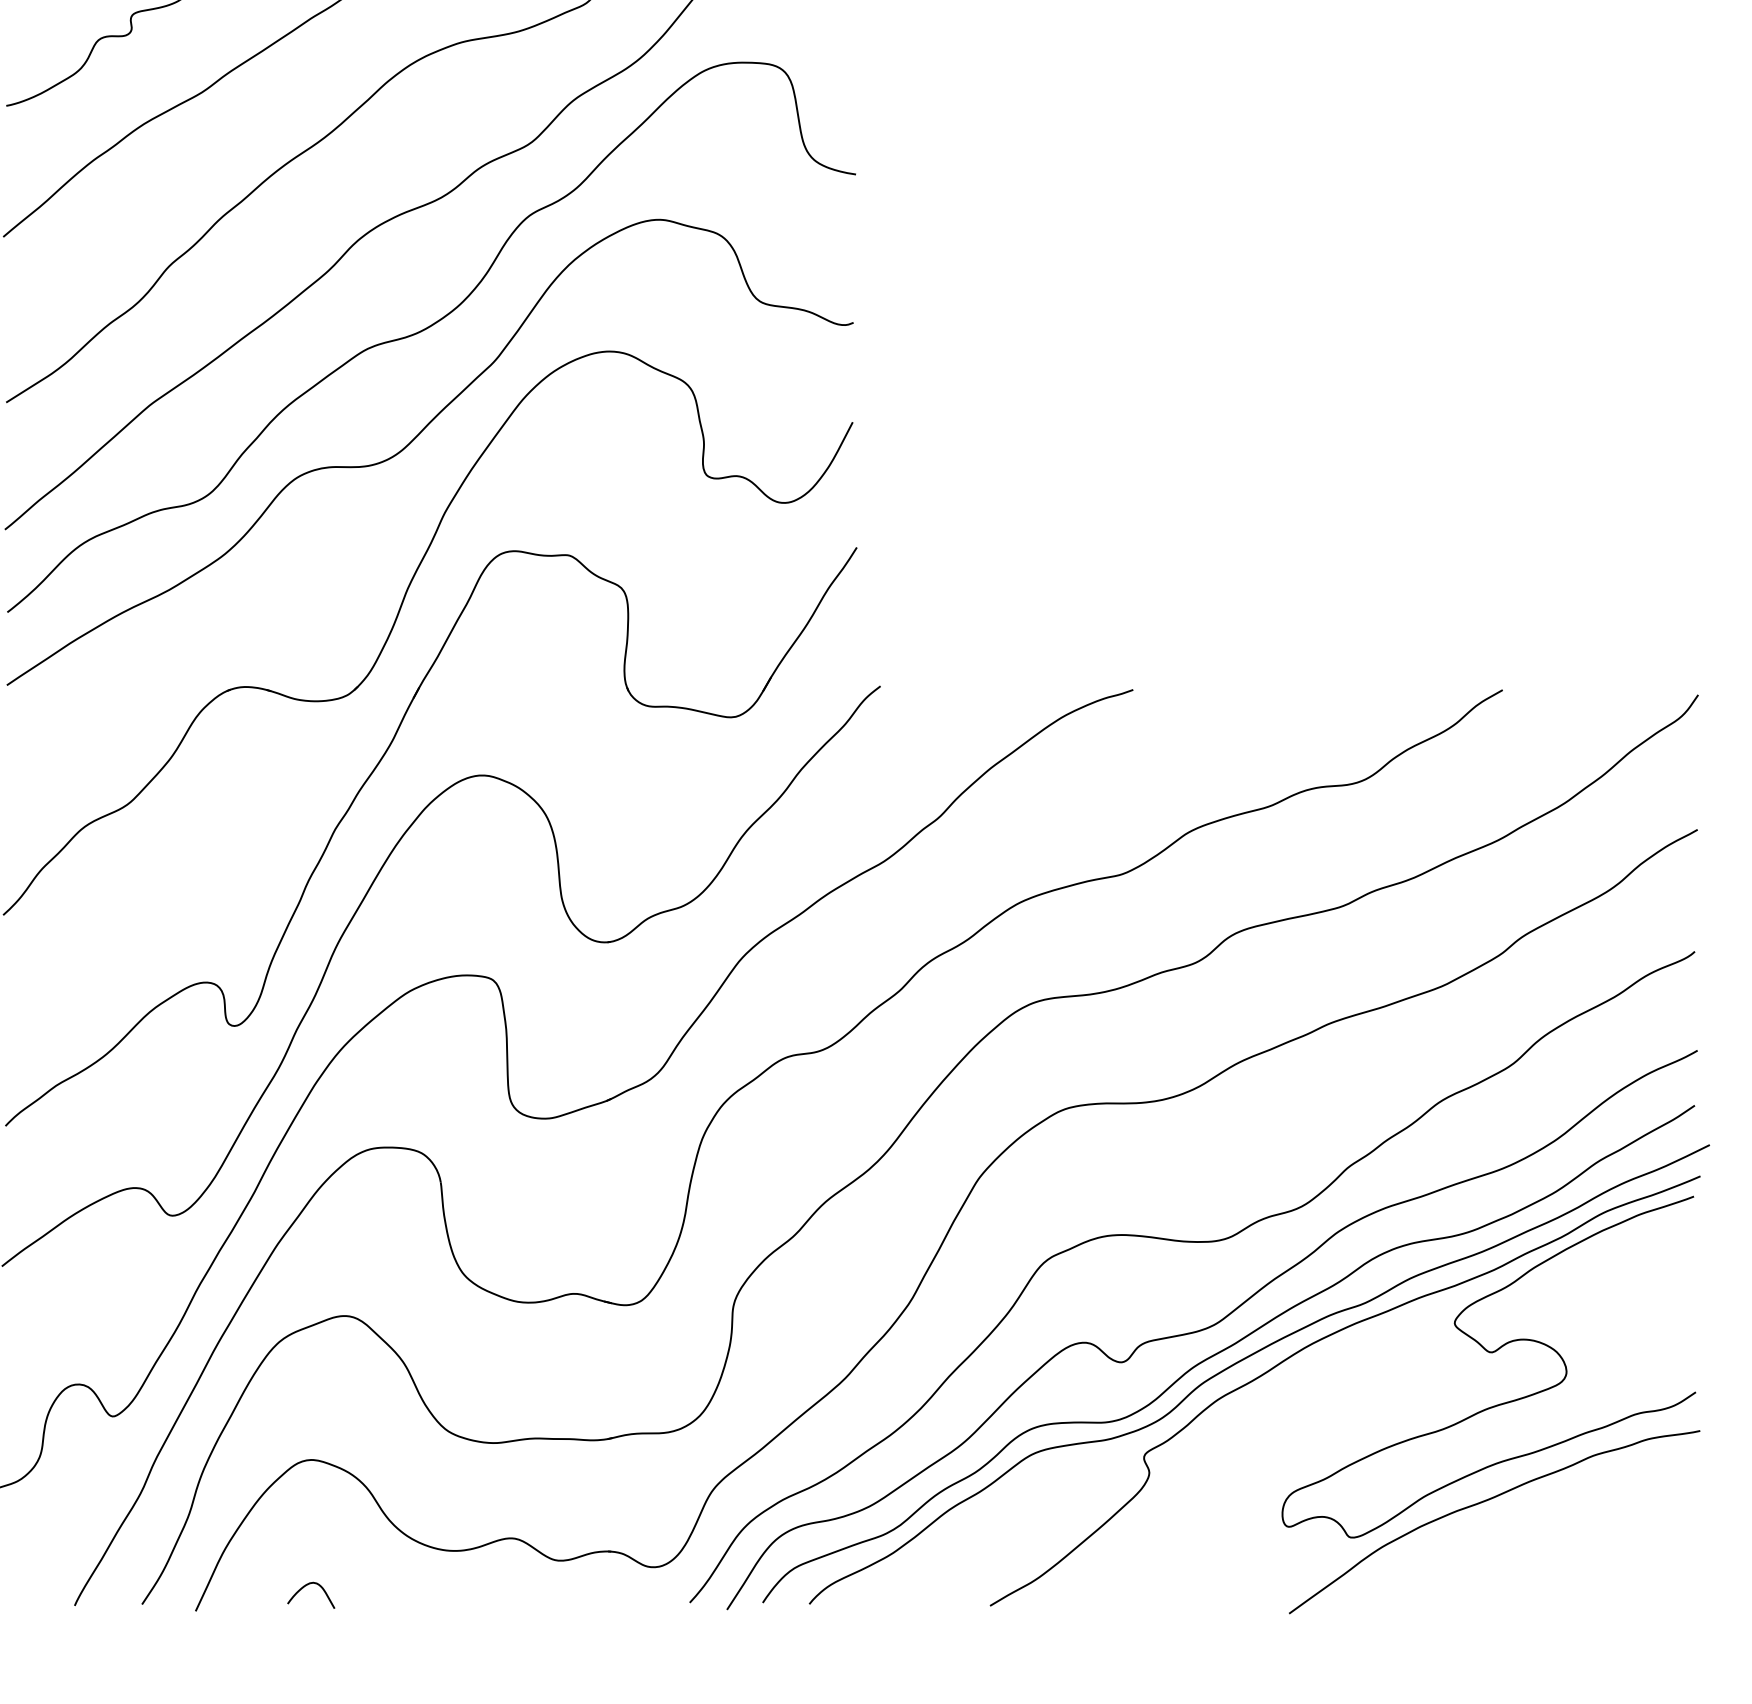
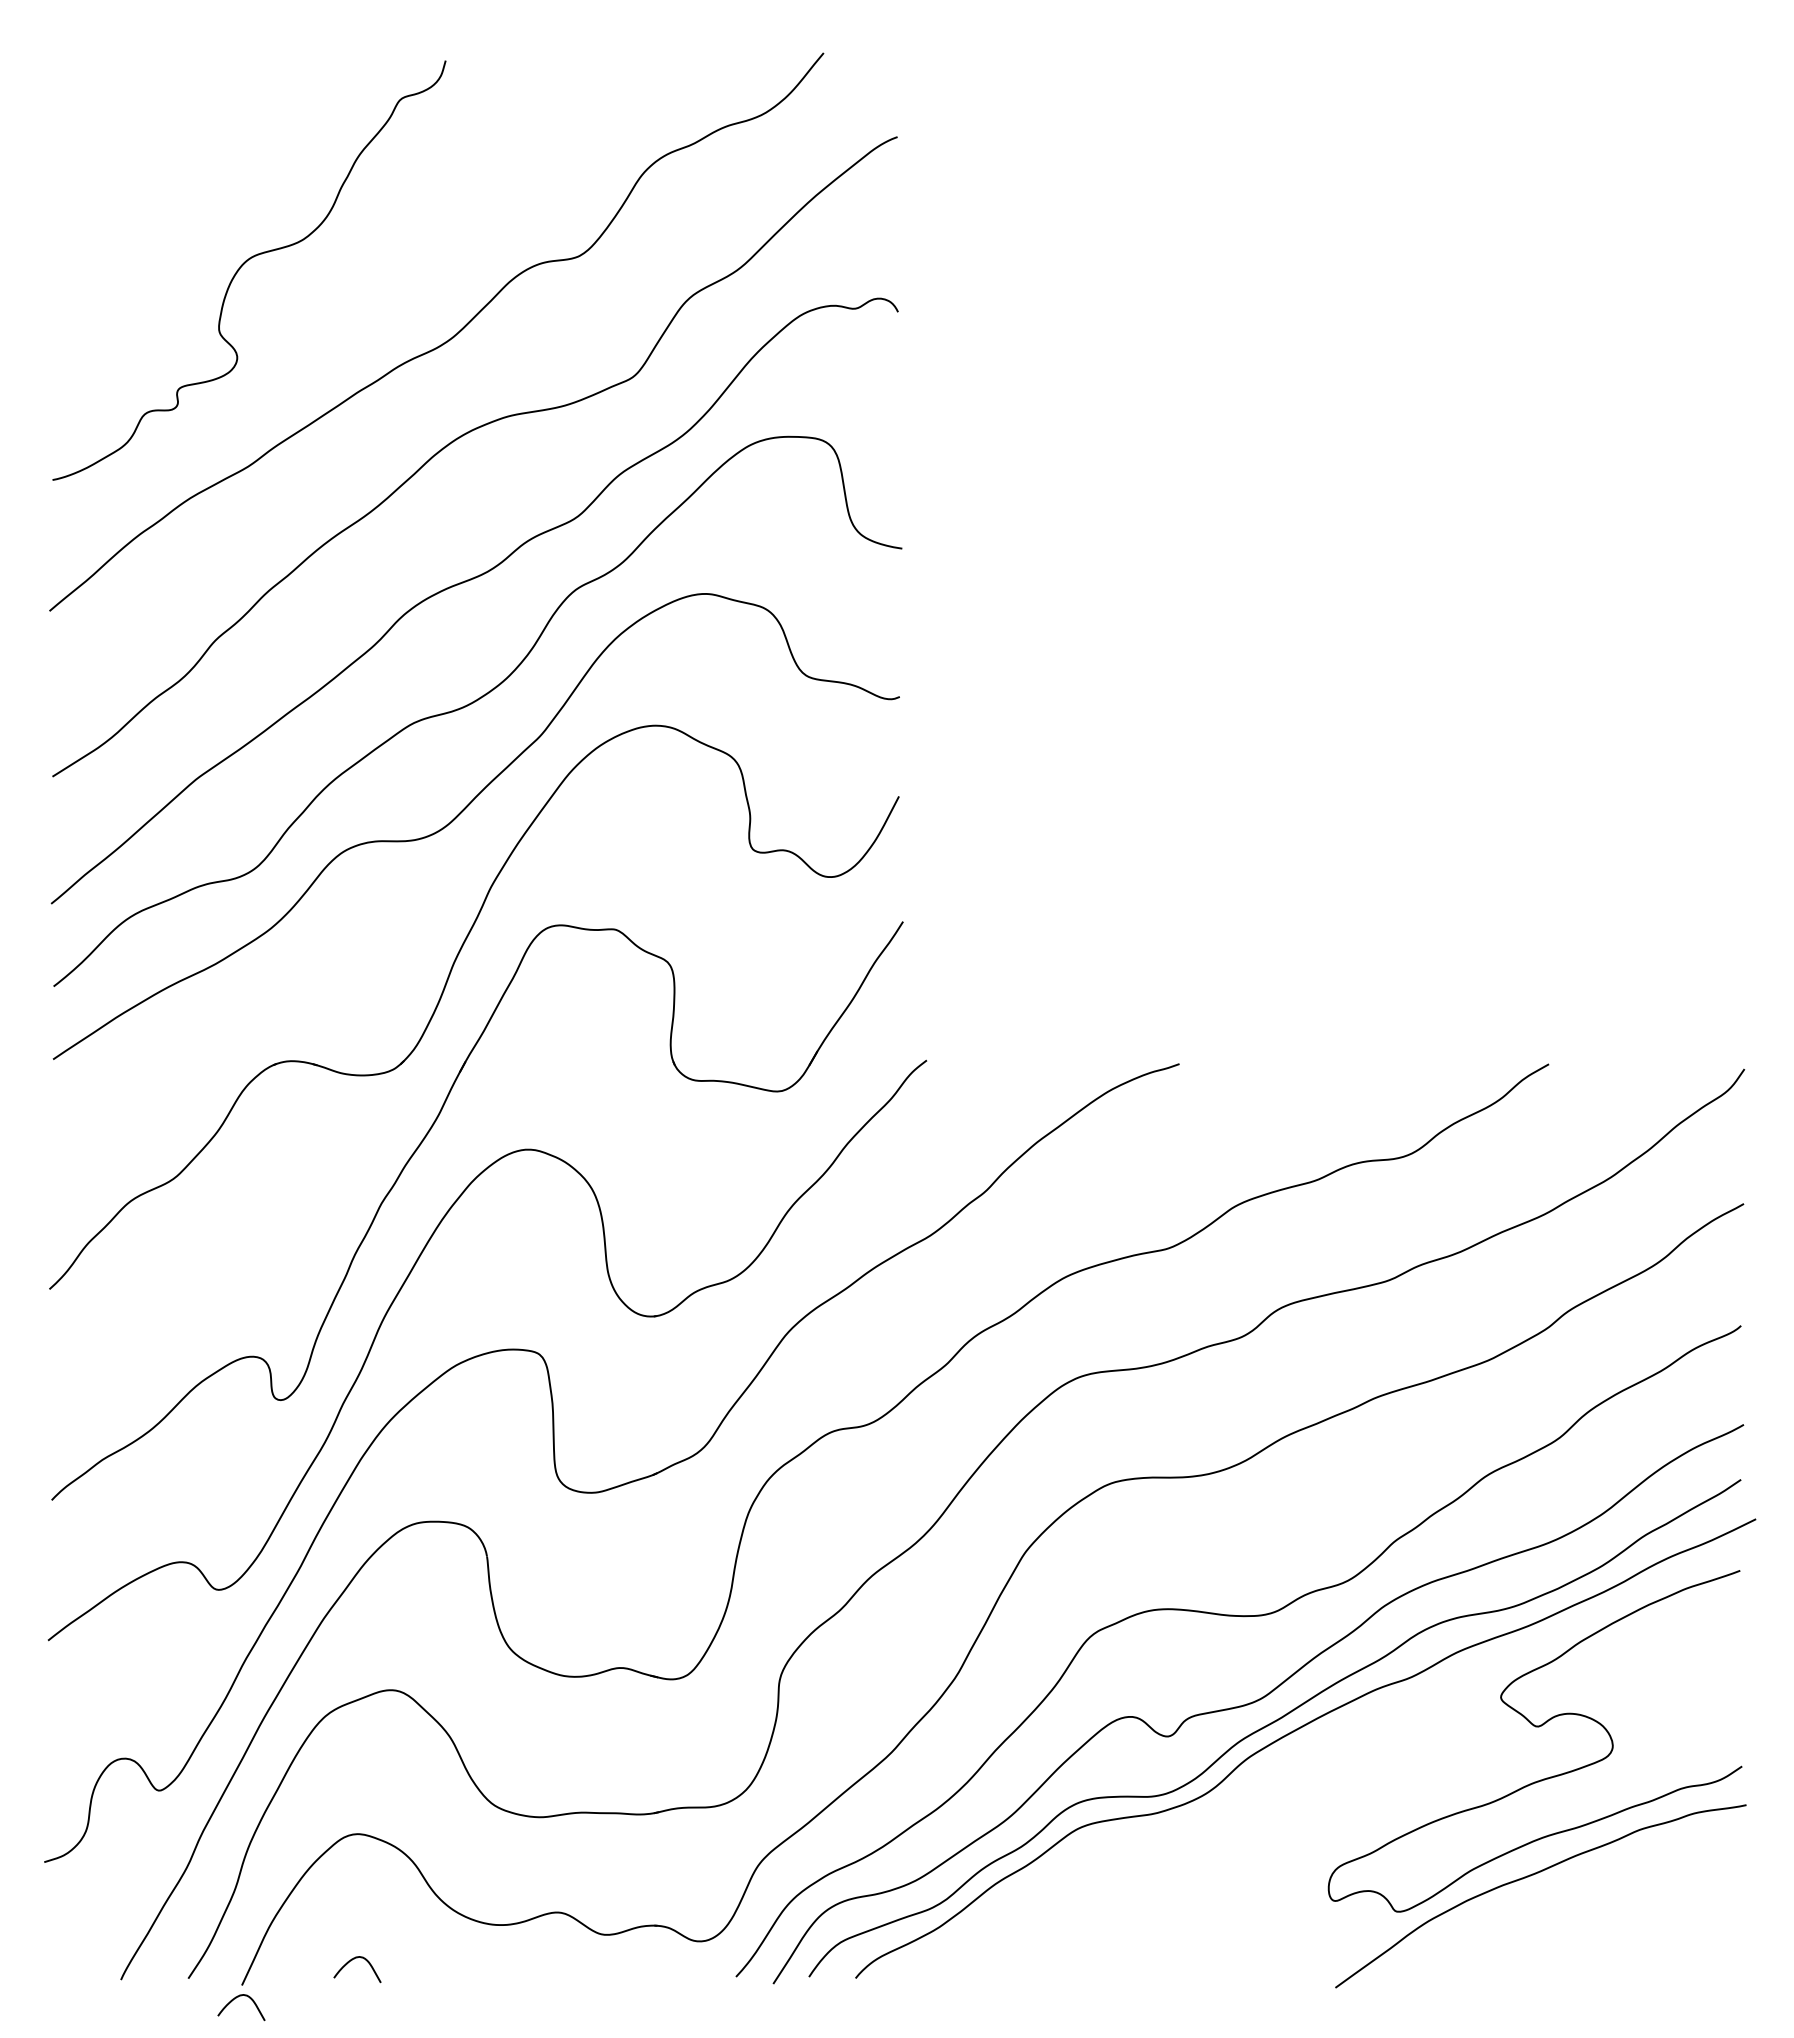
curve: (1320, 1341) -> (1366, 1715), removed
curve: (189, 1625) -> (235, 1999), added

